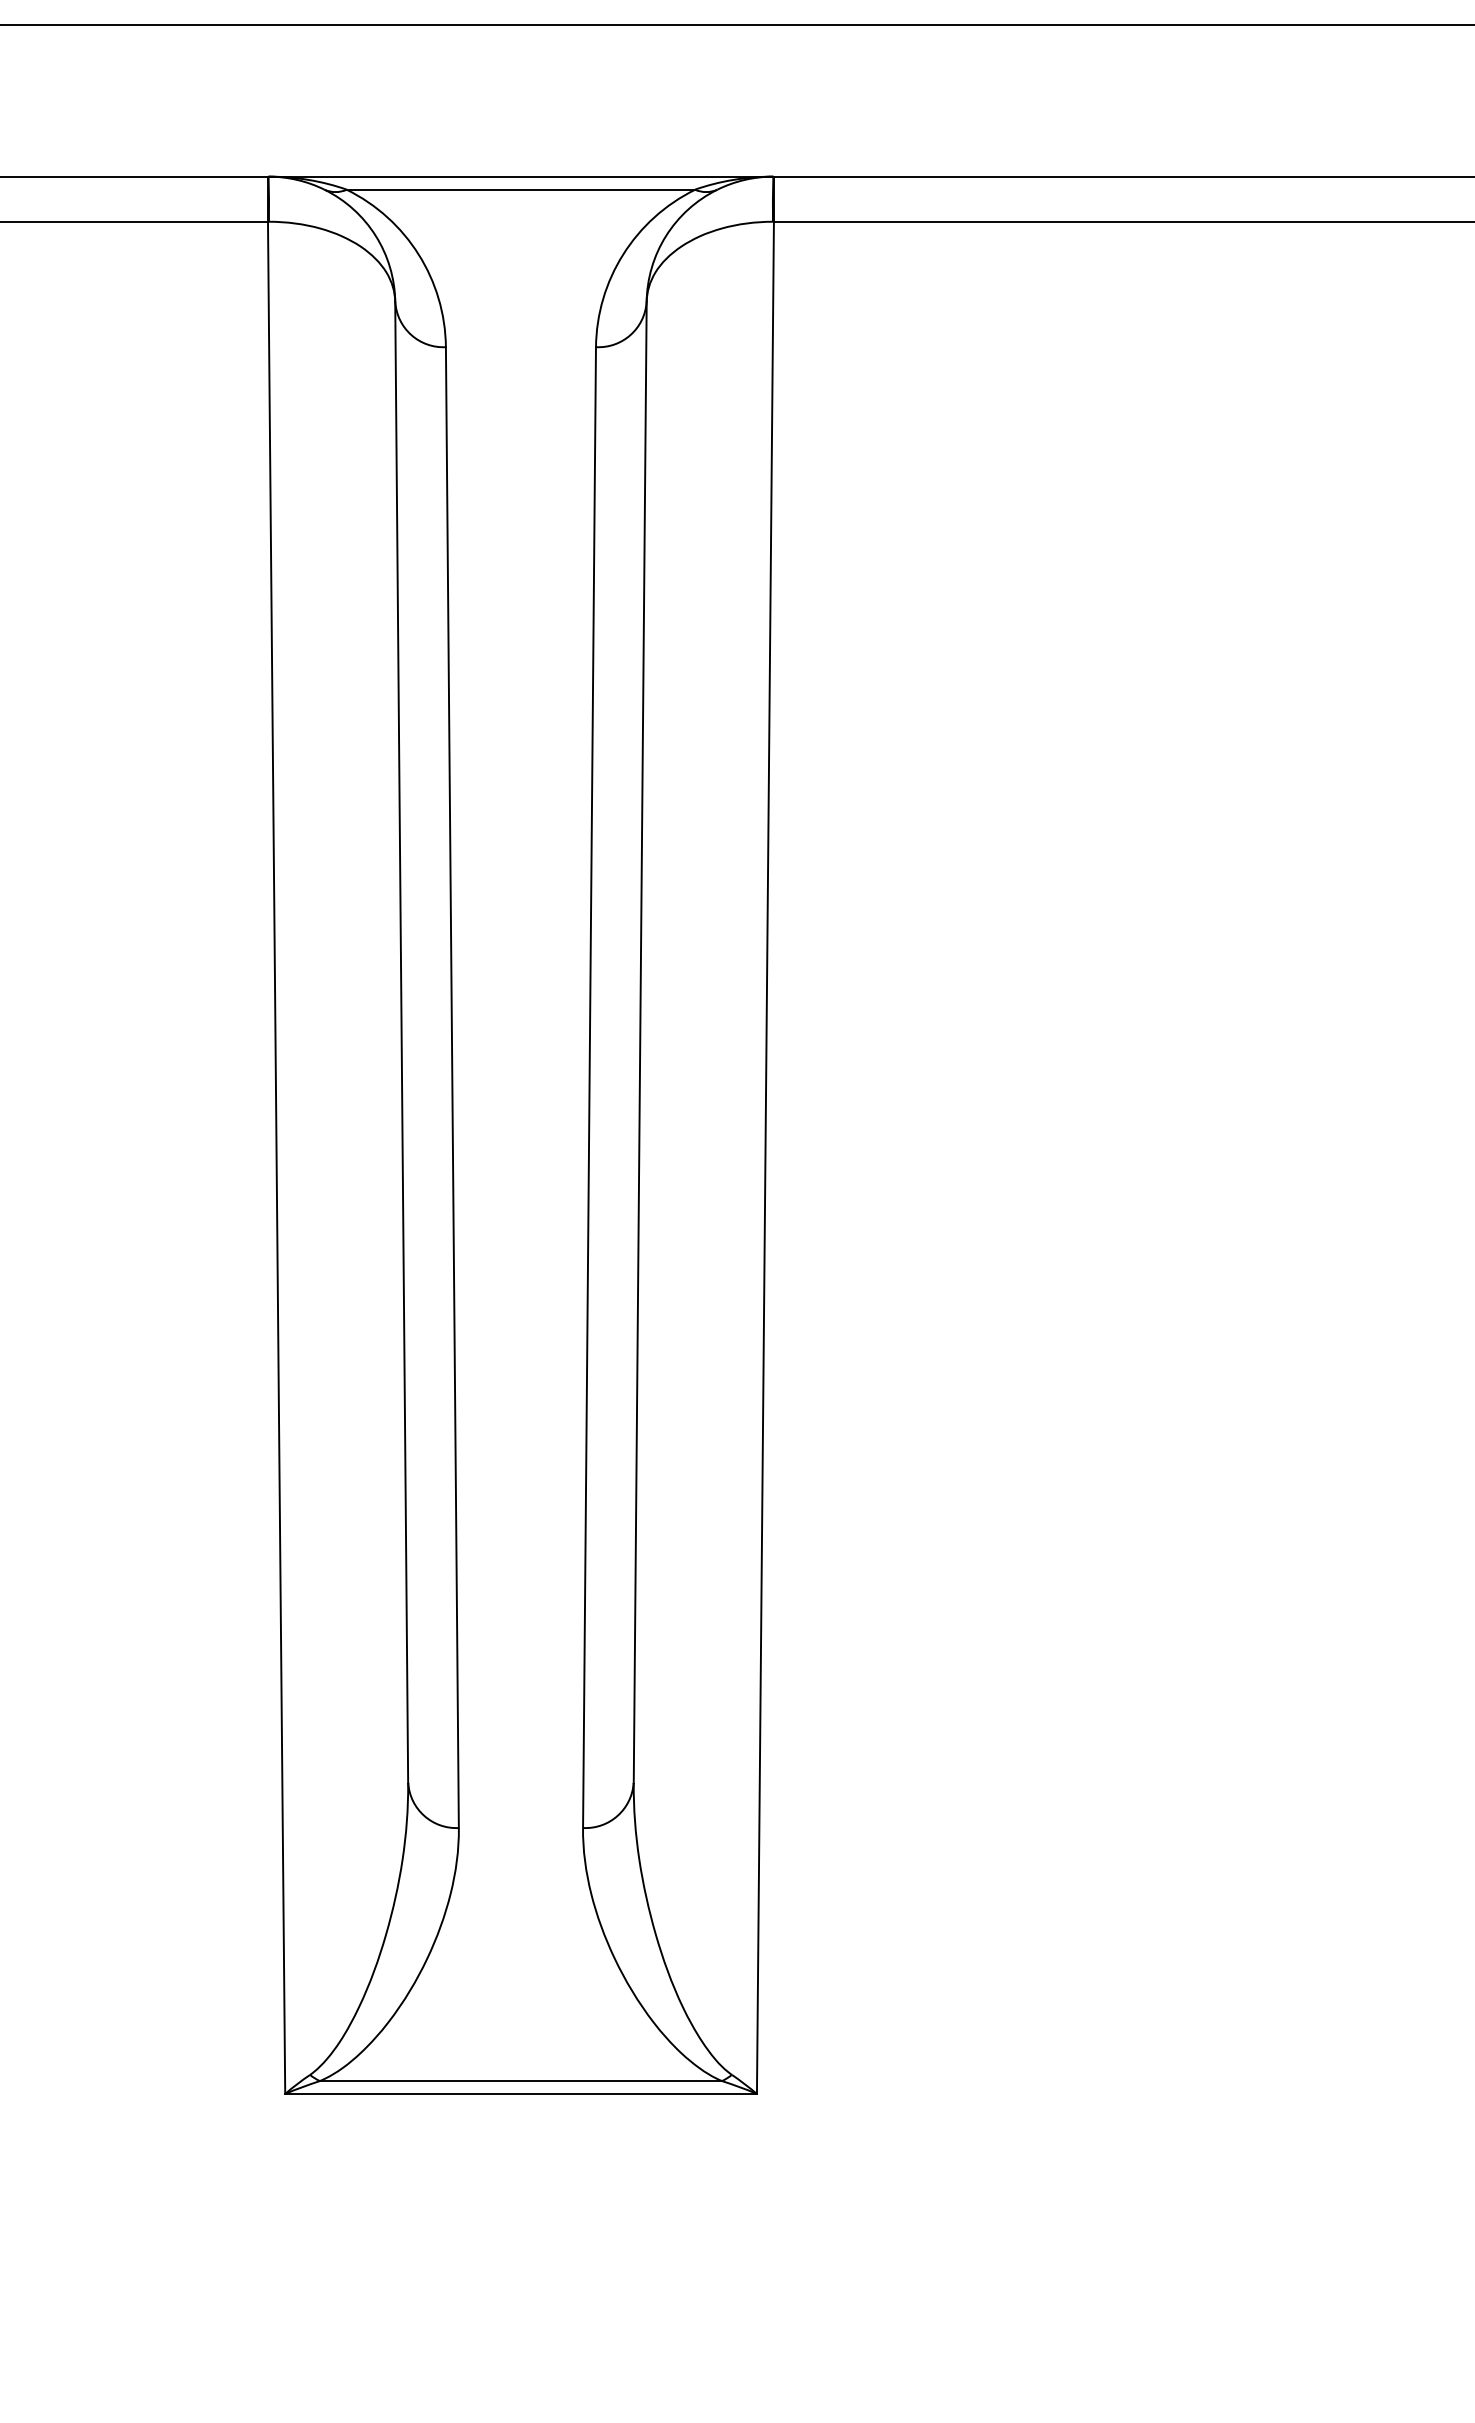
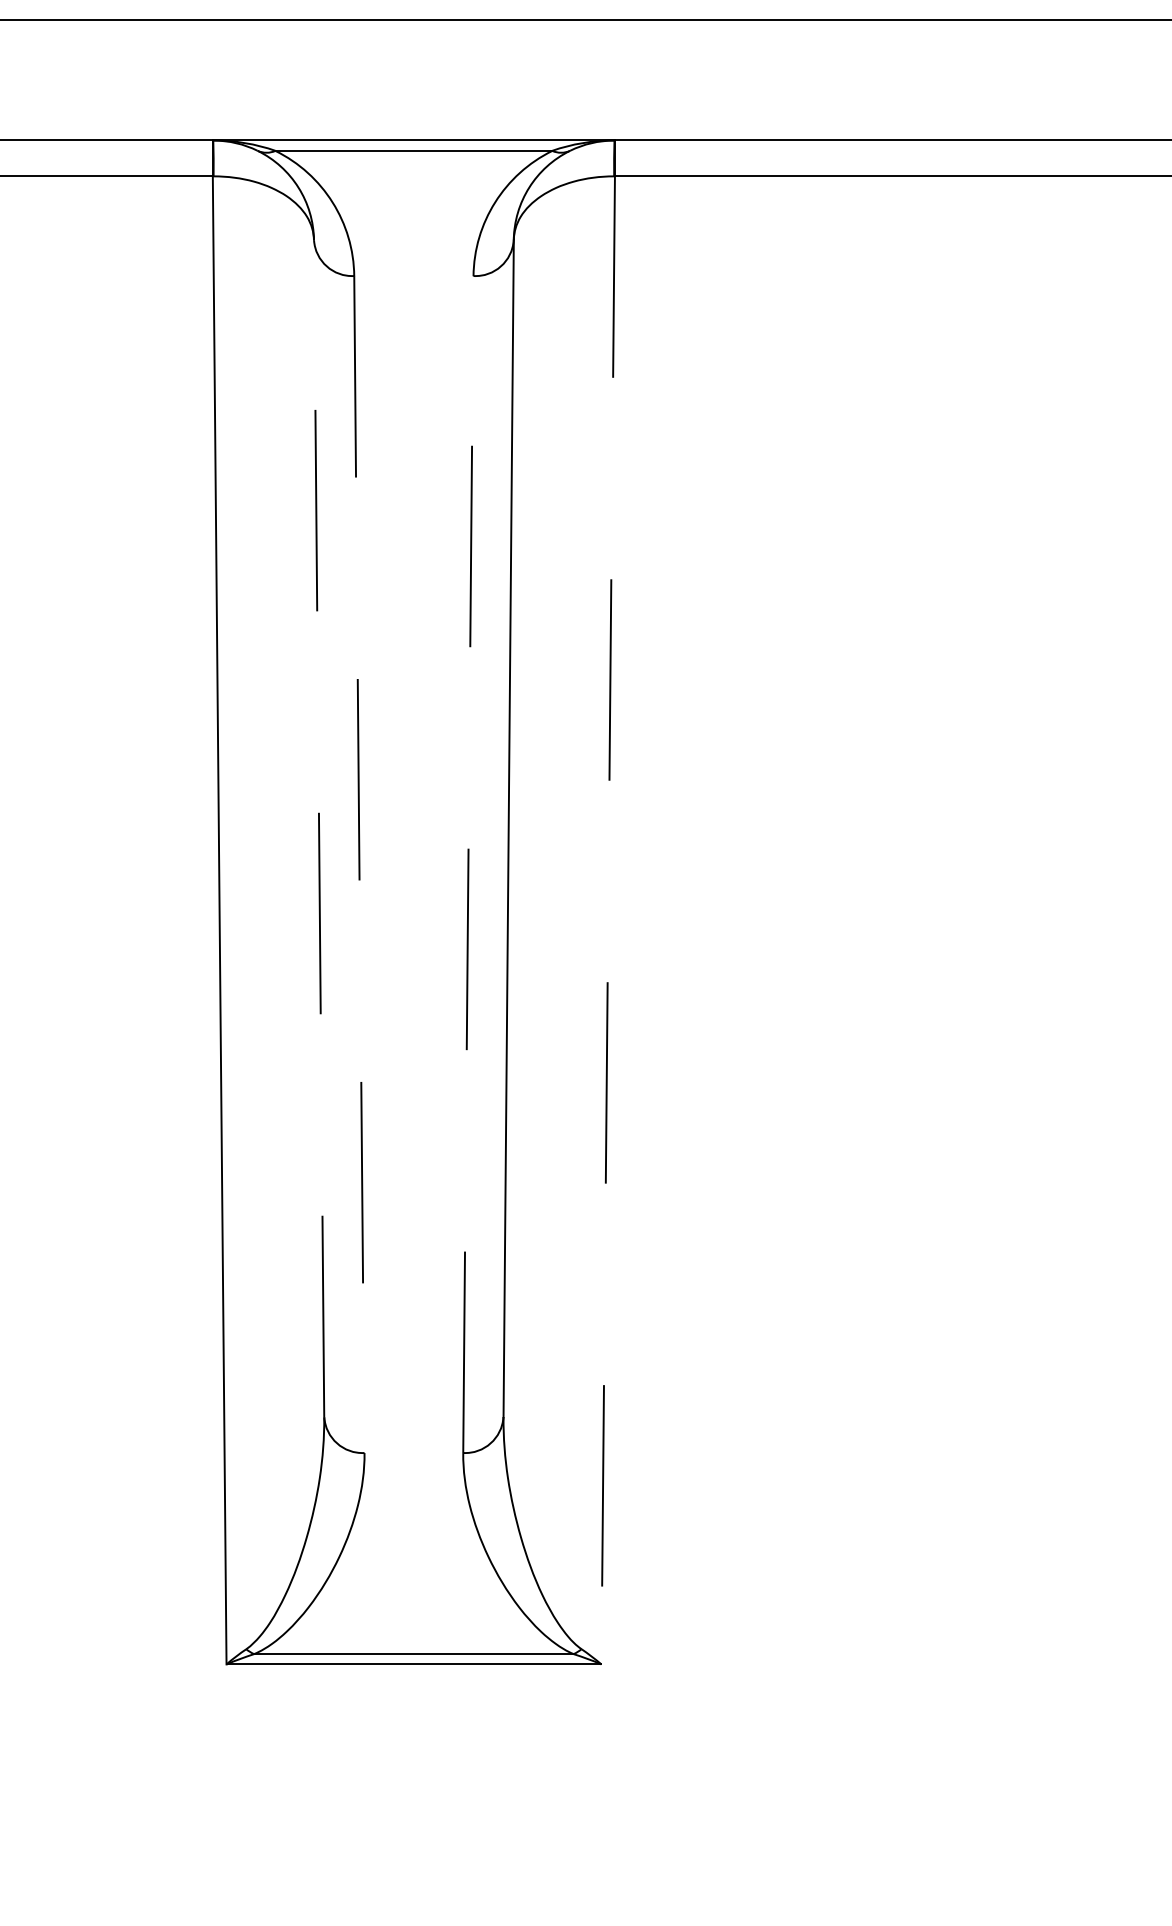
line: (401, 1042) -> (318, 828), solid -> dashed
line: (589, 1087) -> (468, 864), solid -> dashed
line: (452, 1088) -> (359, 865), solid -> dashed
line: (765, 1158) -> (608, 920), solid -> dashed

